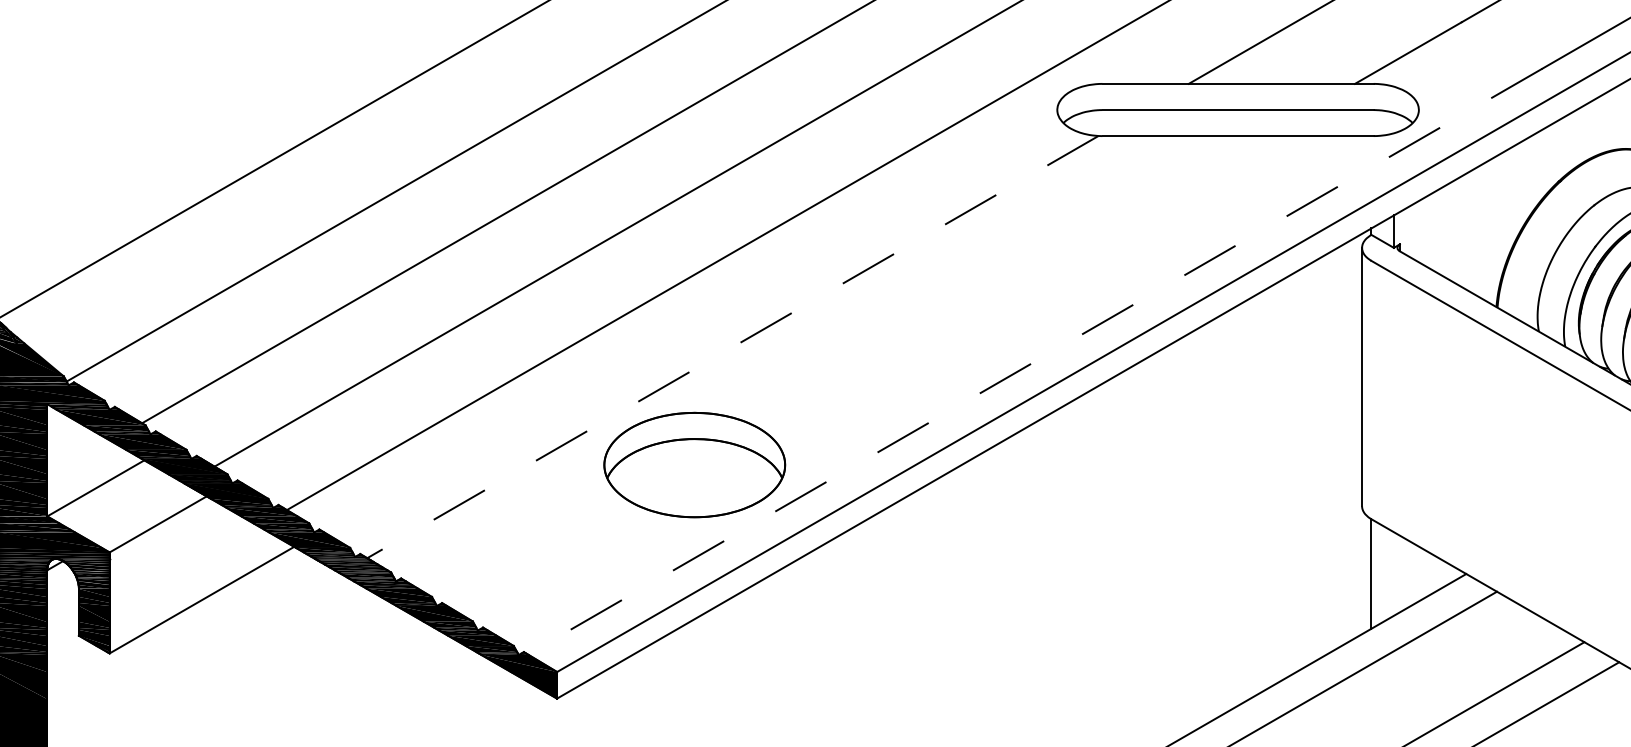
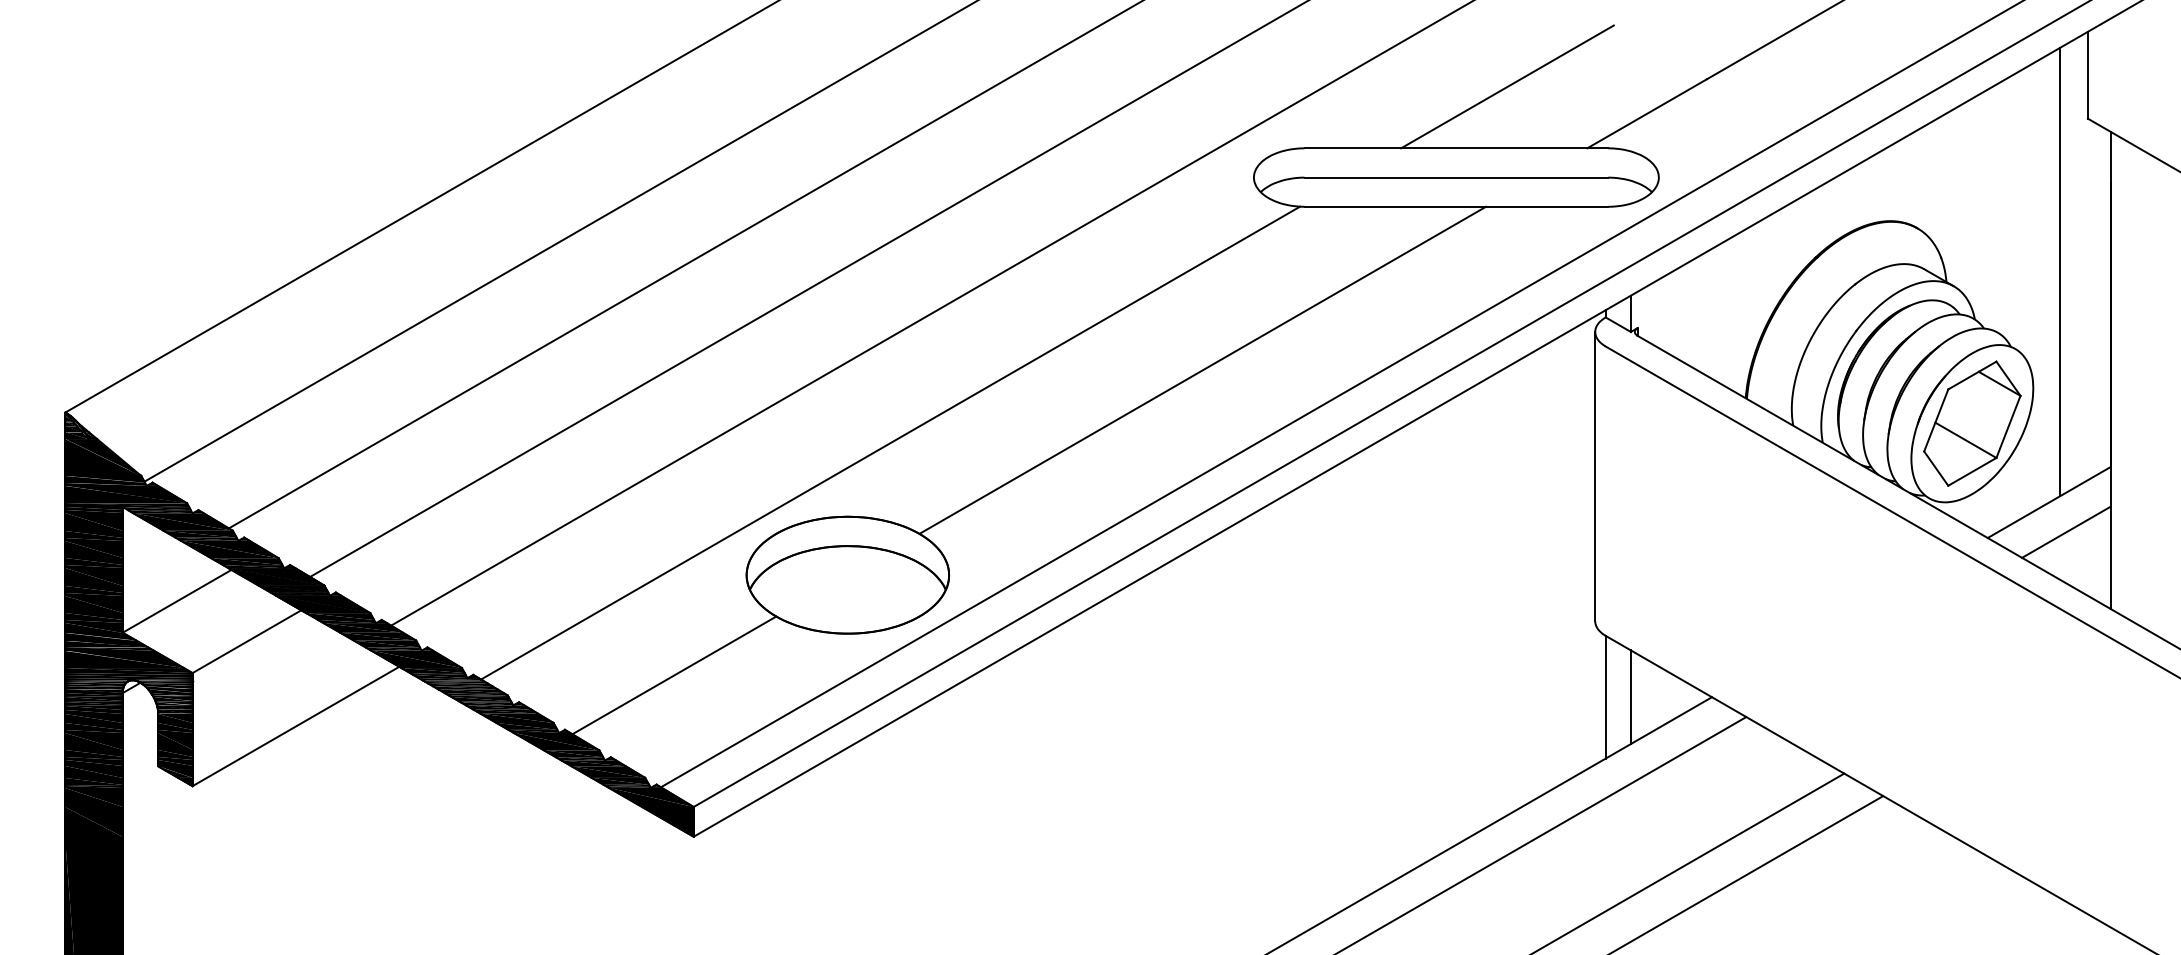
line: (1011, 281) -> (1202, 369), added
line: (732, 347) -> (890, 443), dashed -> solid
line: (1034, 361) -> (1228, 459), dashed -> solid
line: (539, 554) -> (674, 675), added
line: (1393, 574) -> (1630, 697), added

